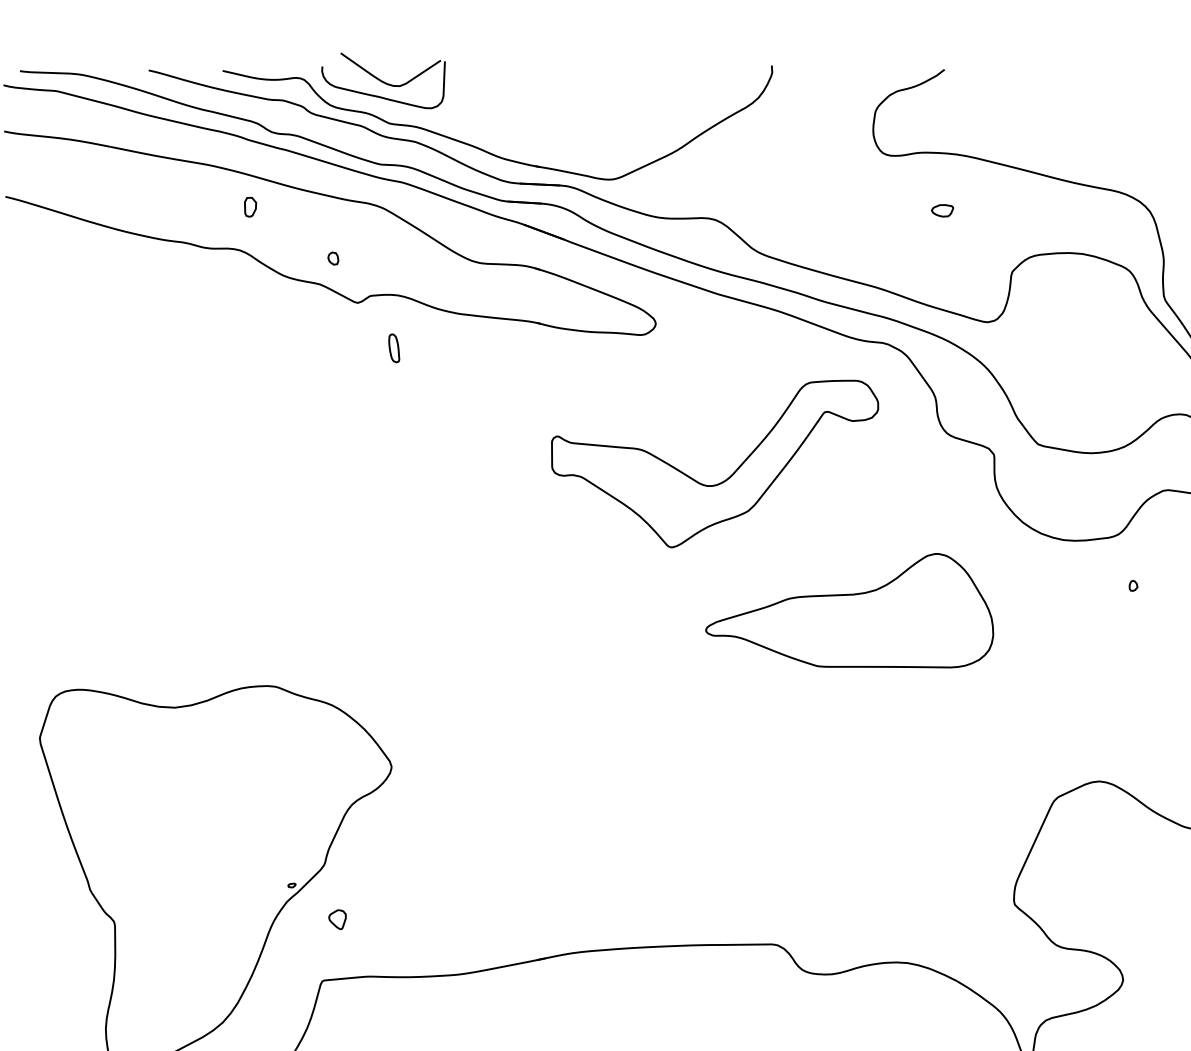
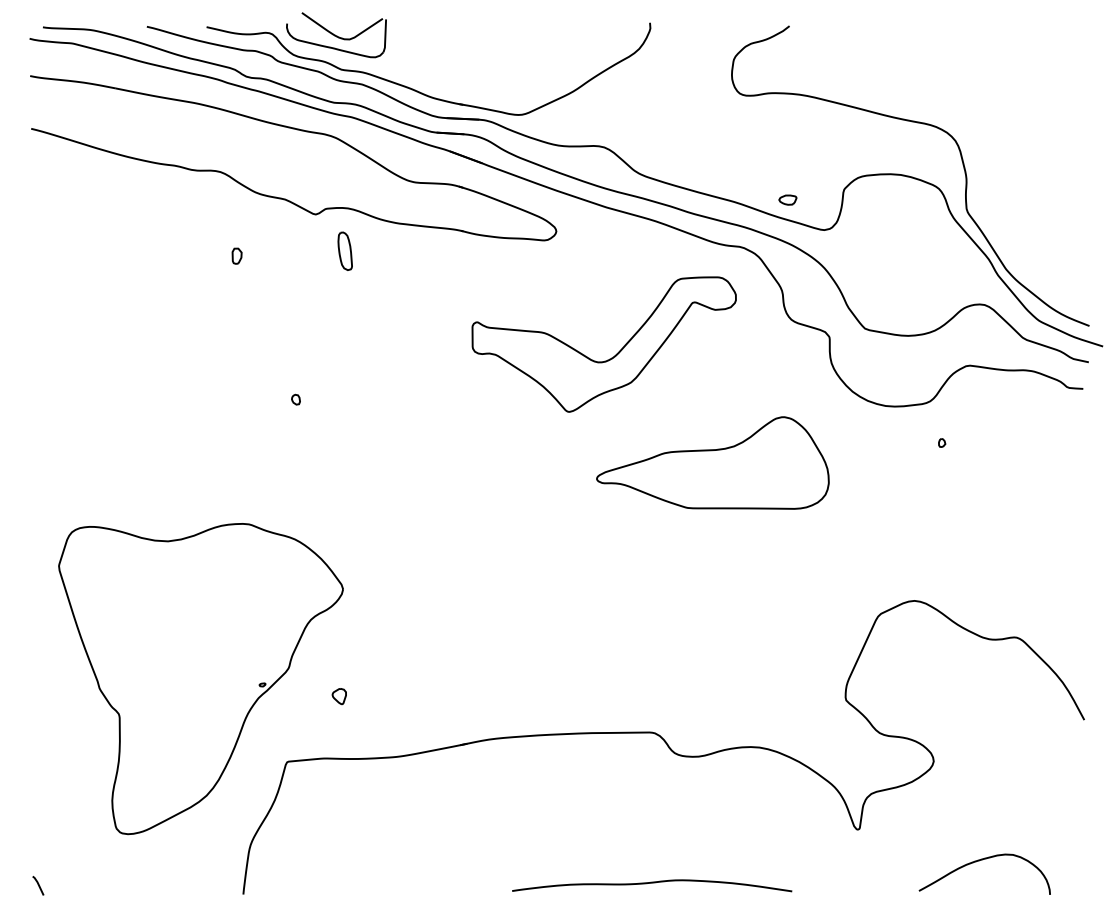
part: (249, 206) -> (236, 255), moved
part: (942, 210) -> (787, 199), moved
part: (332, 258) -> (295, 399), moved
part: (393, 347) -> (344, 250), size x1.67
part: (336, 919) -> (338, 696), moved

